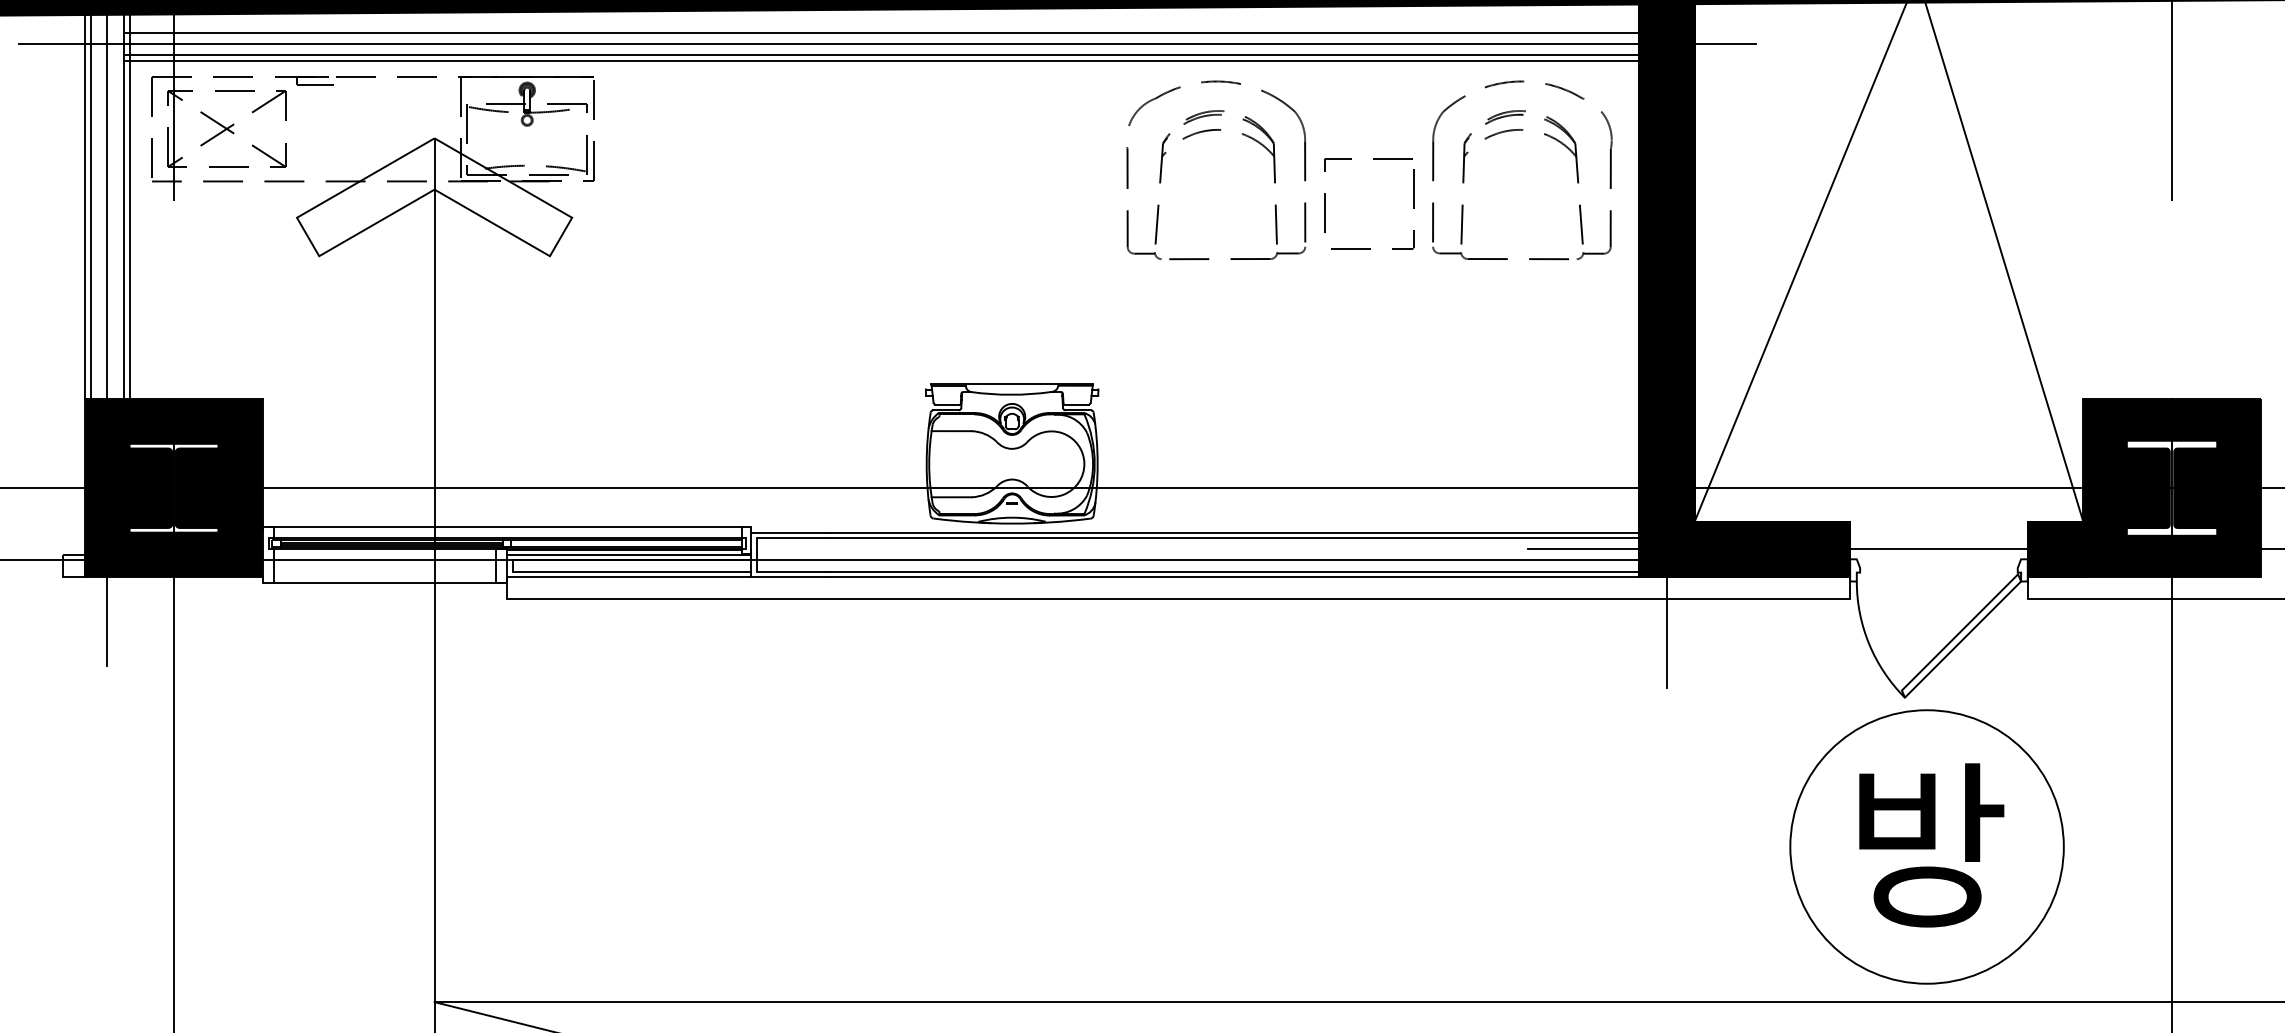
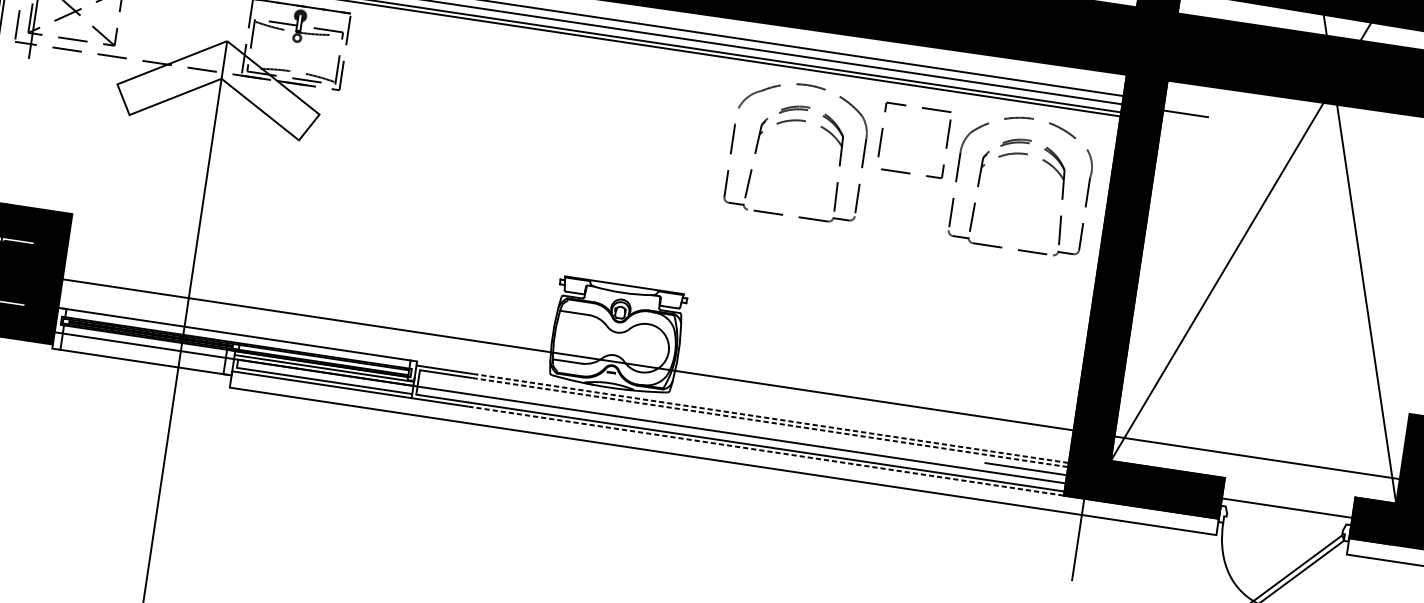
part: (1325, 203) -> (882, 135), moved
line: (1234, 532) -> (771, 418), solid -> dashed
line: (1234, 538) -> (770, 422), solid -> dashed
line: (1234, 577) -> (766, 451), solid -> dashed

